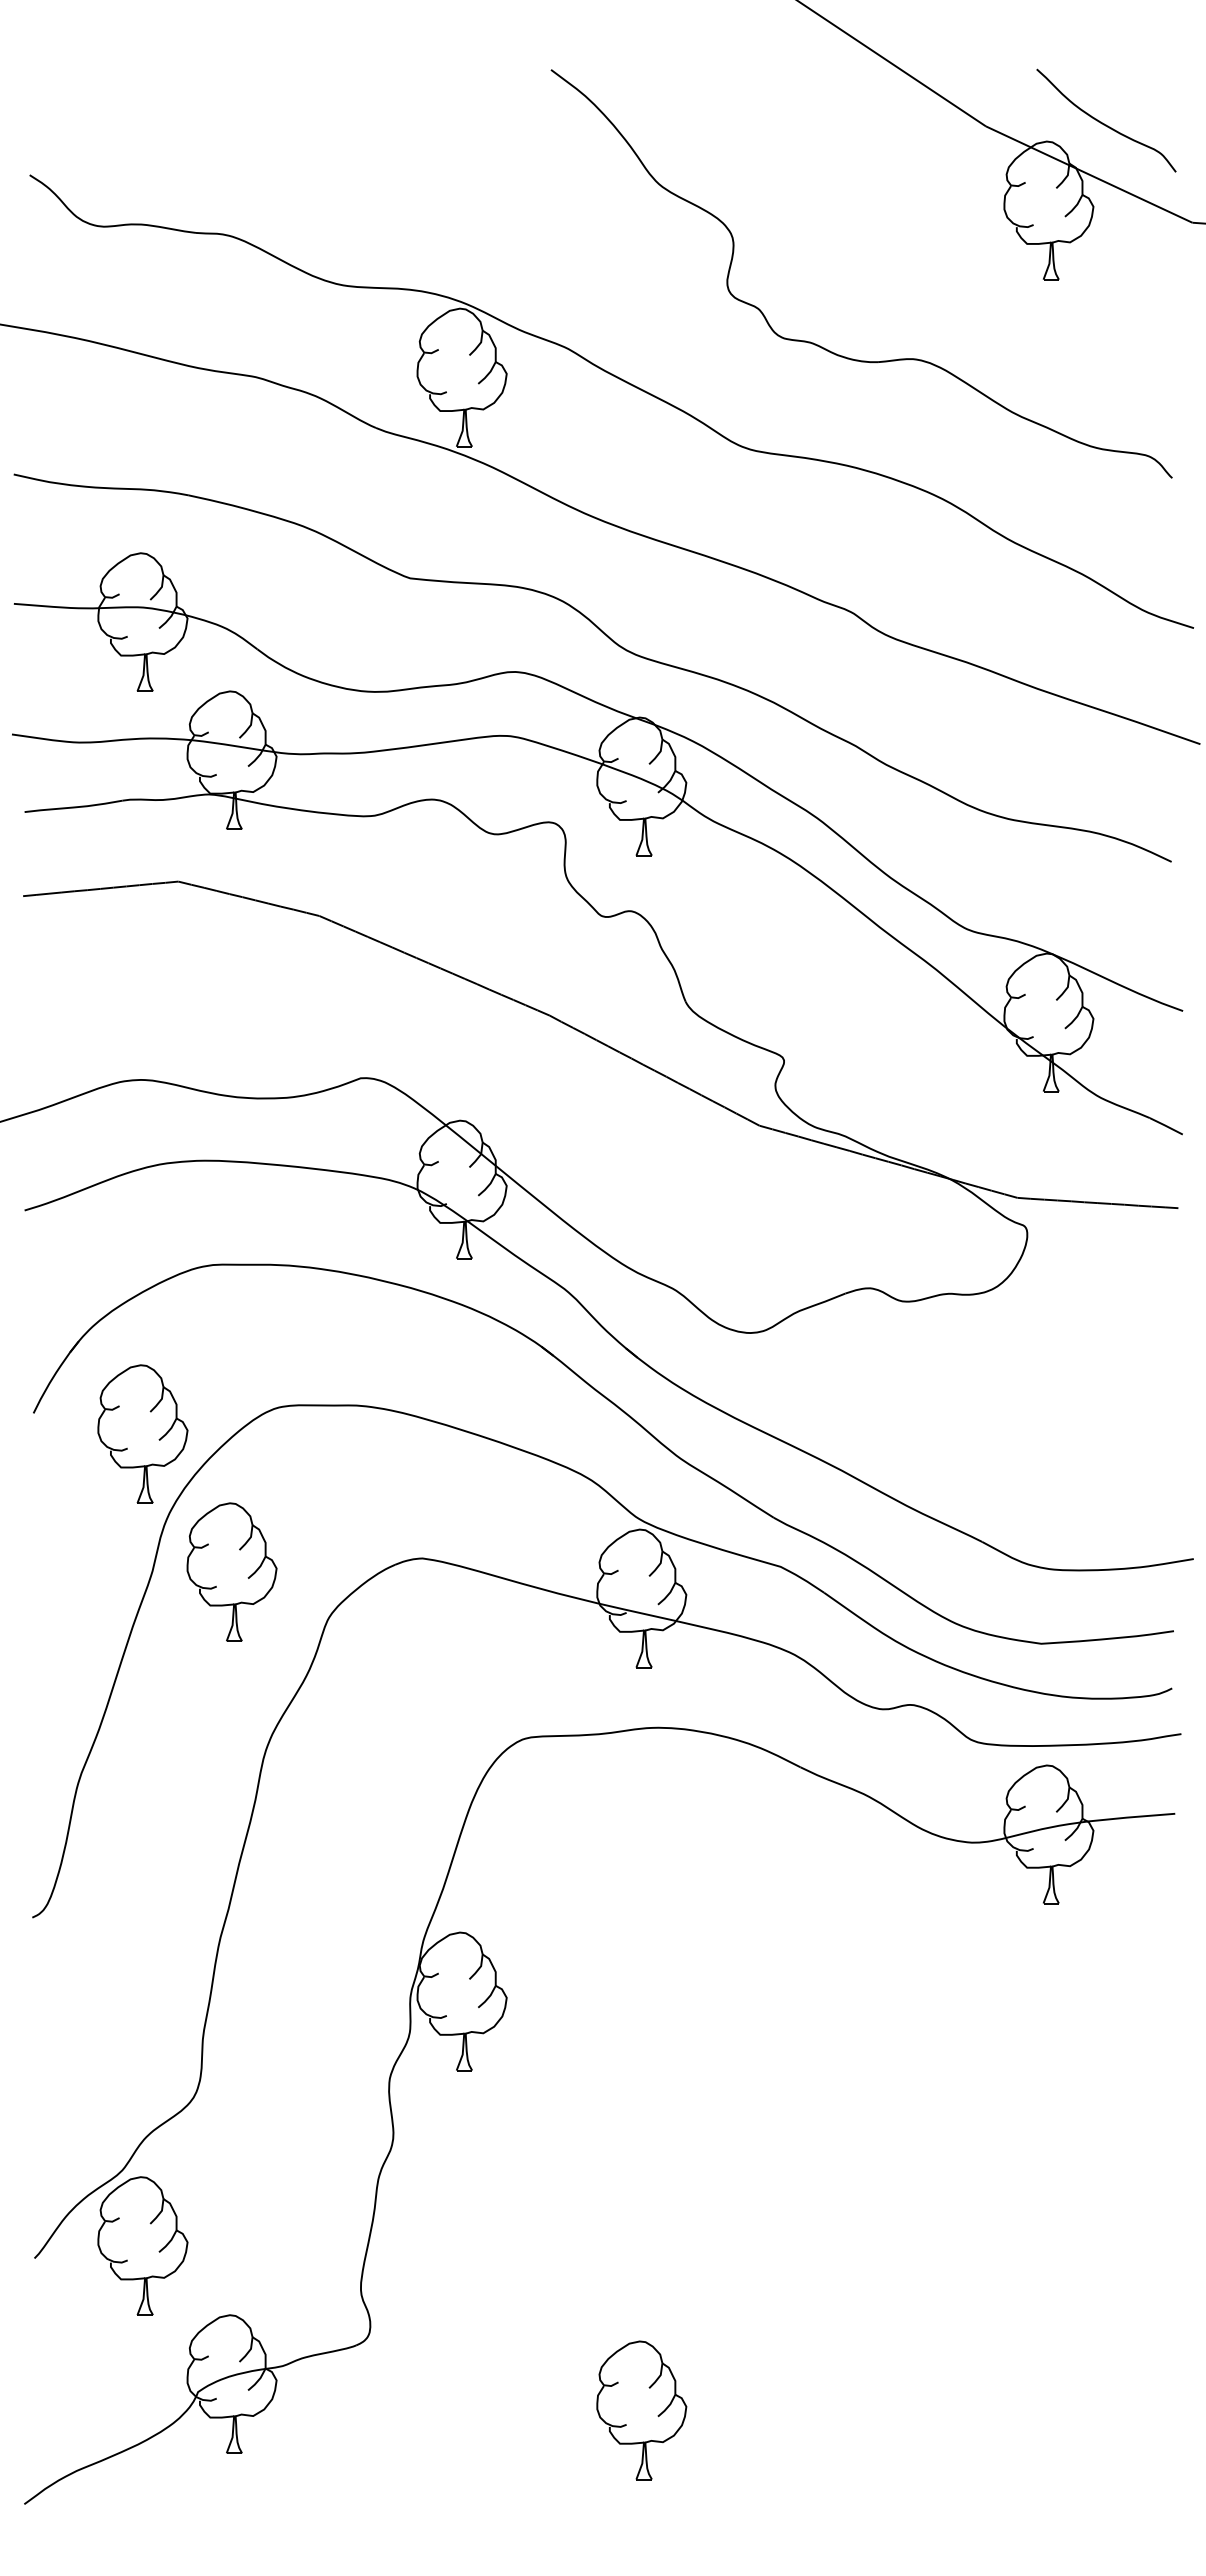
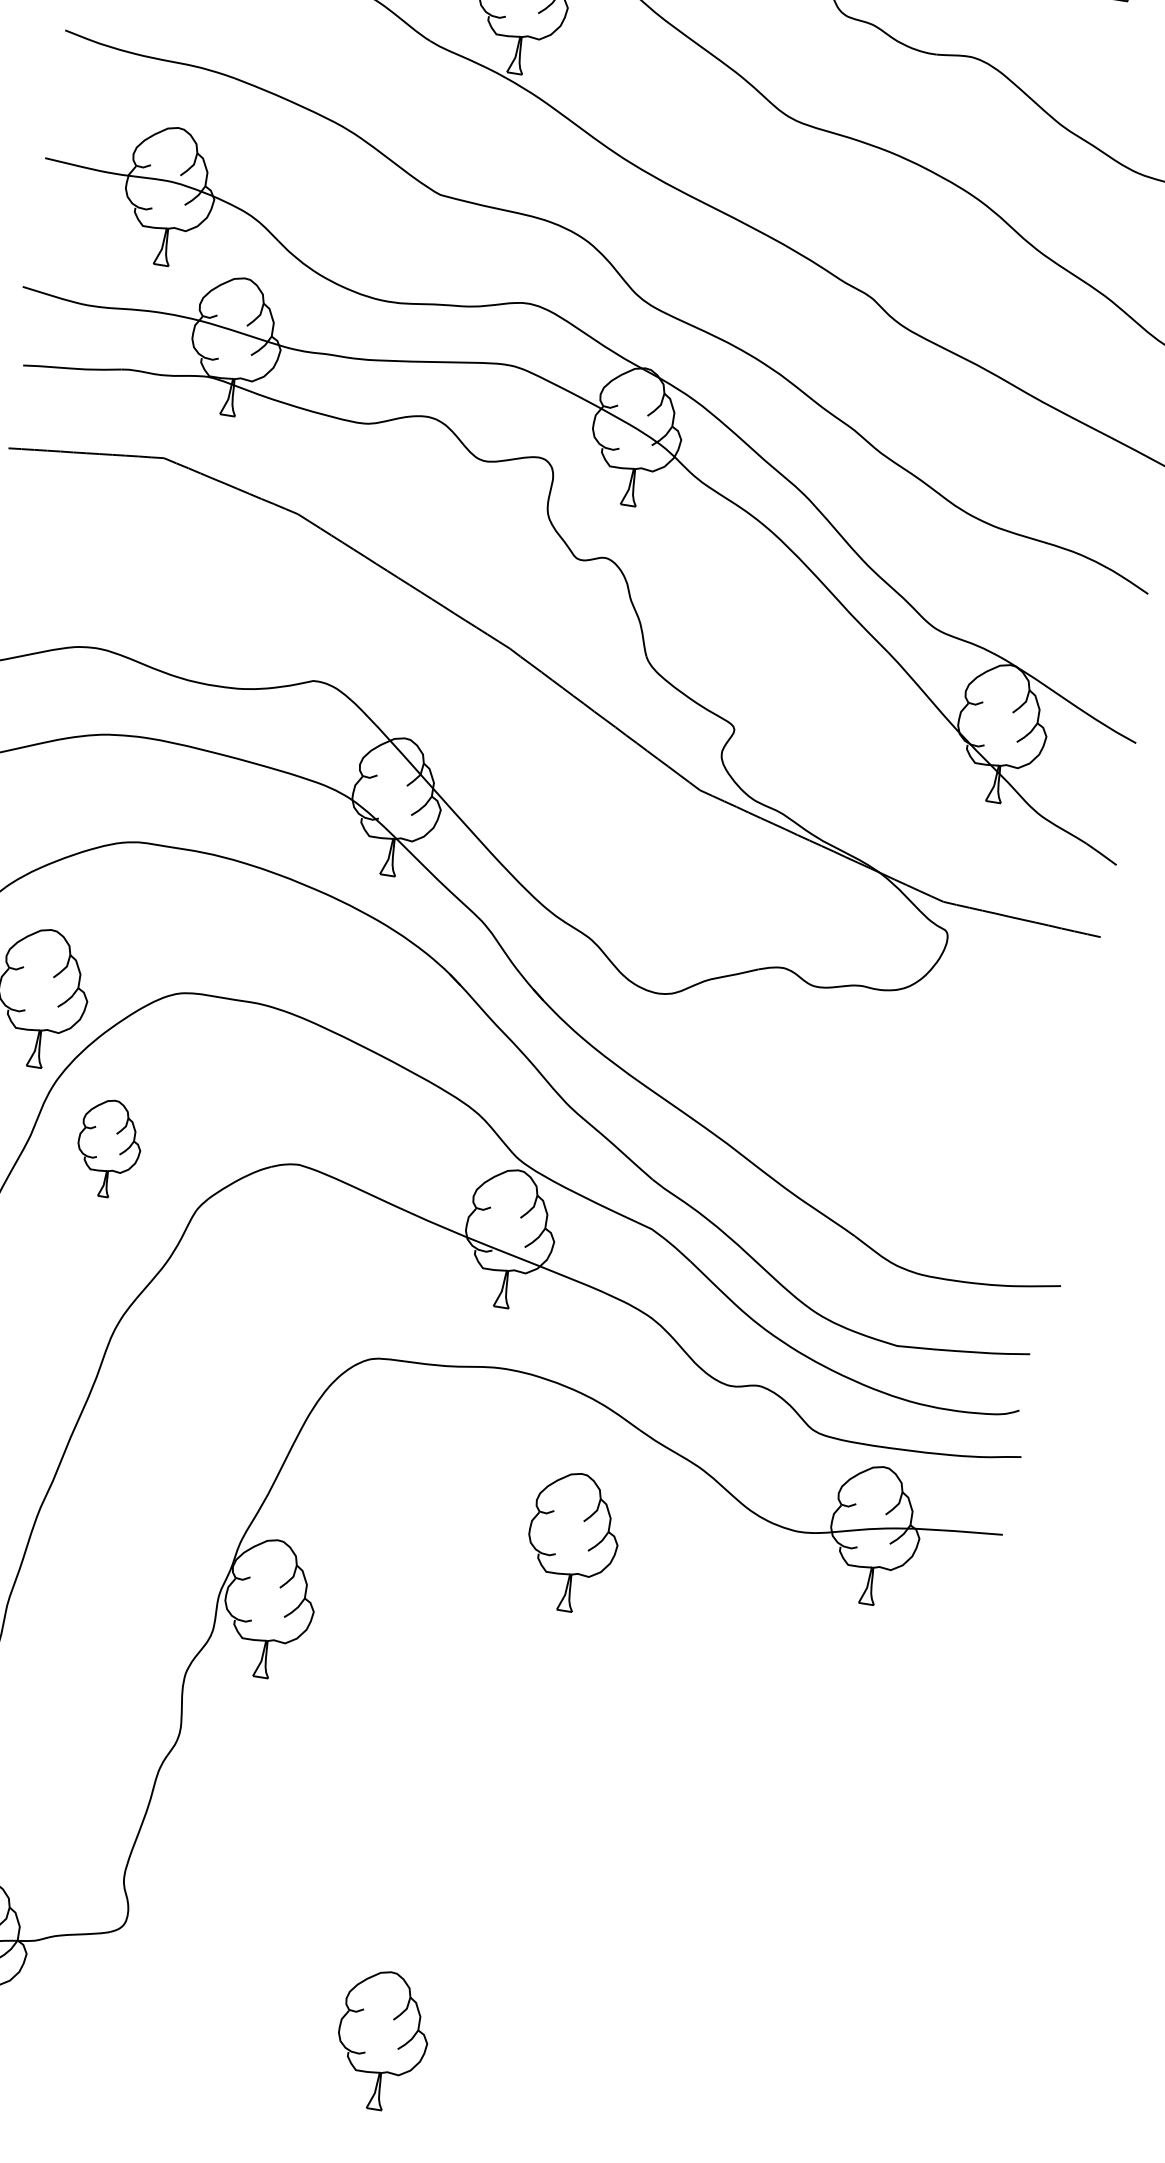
part: (231, 1571) -> (108, 1147), size x0.7
part: (751, 1888) -> (572, 1542), added

